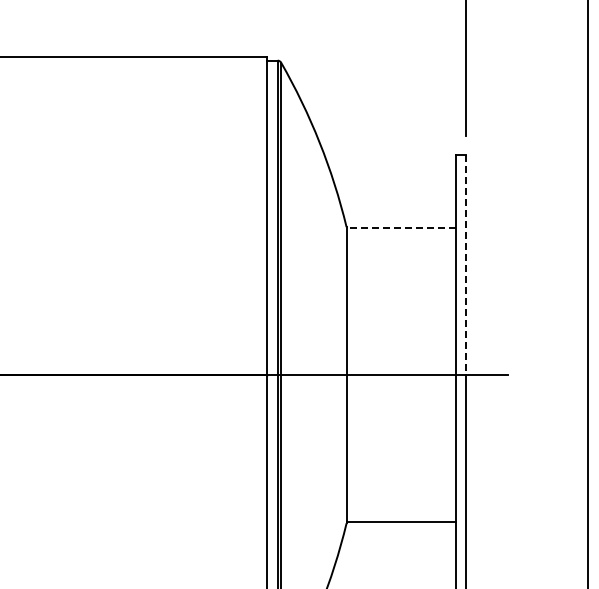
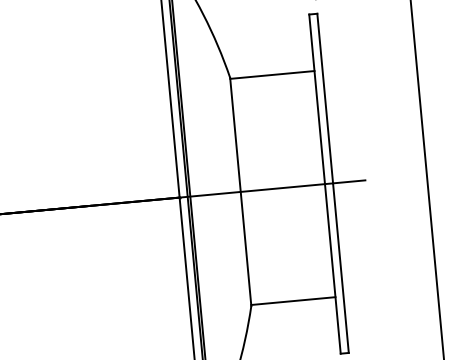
line: (401, 228) -> (272, 75), dashed -> solid
line: (466, 265) -> (325, 98), dashed -> solid

